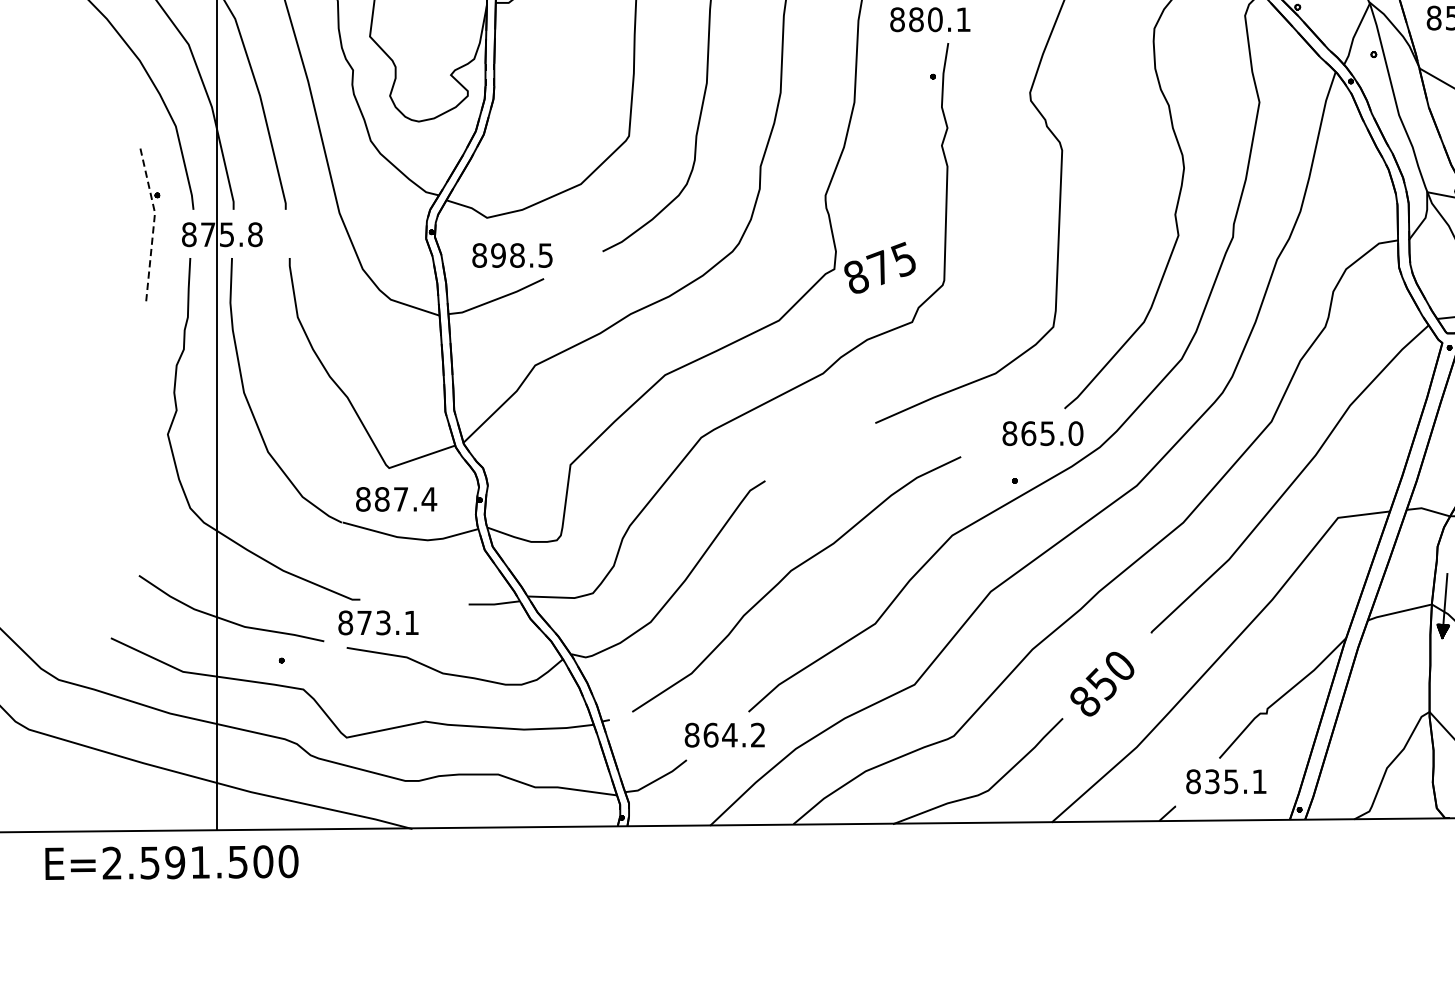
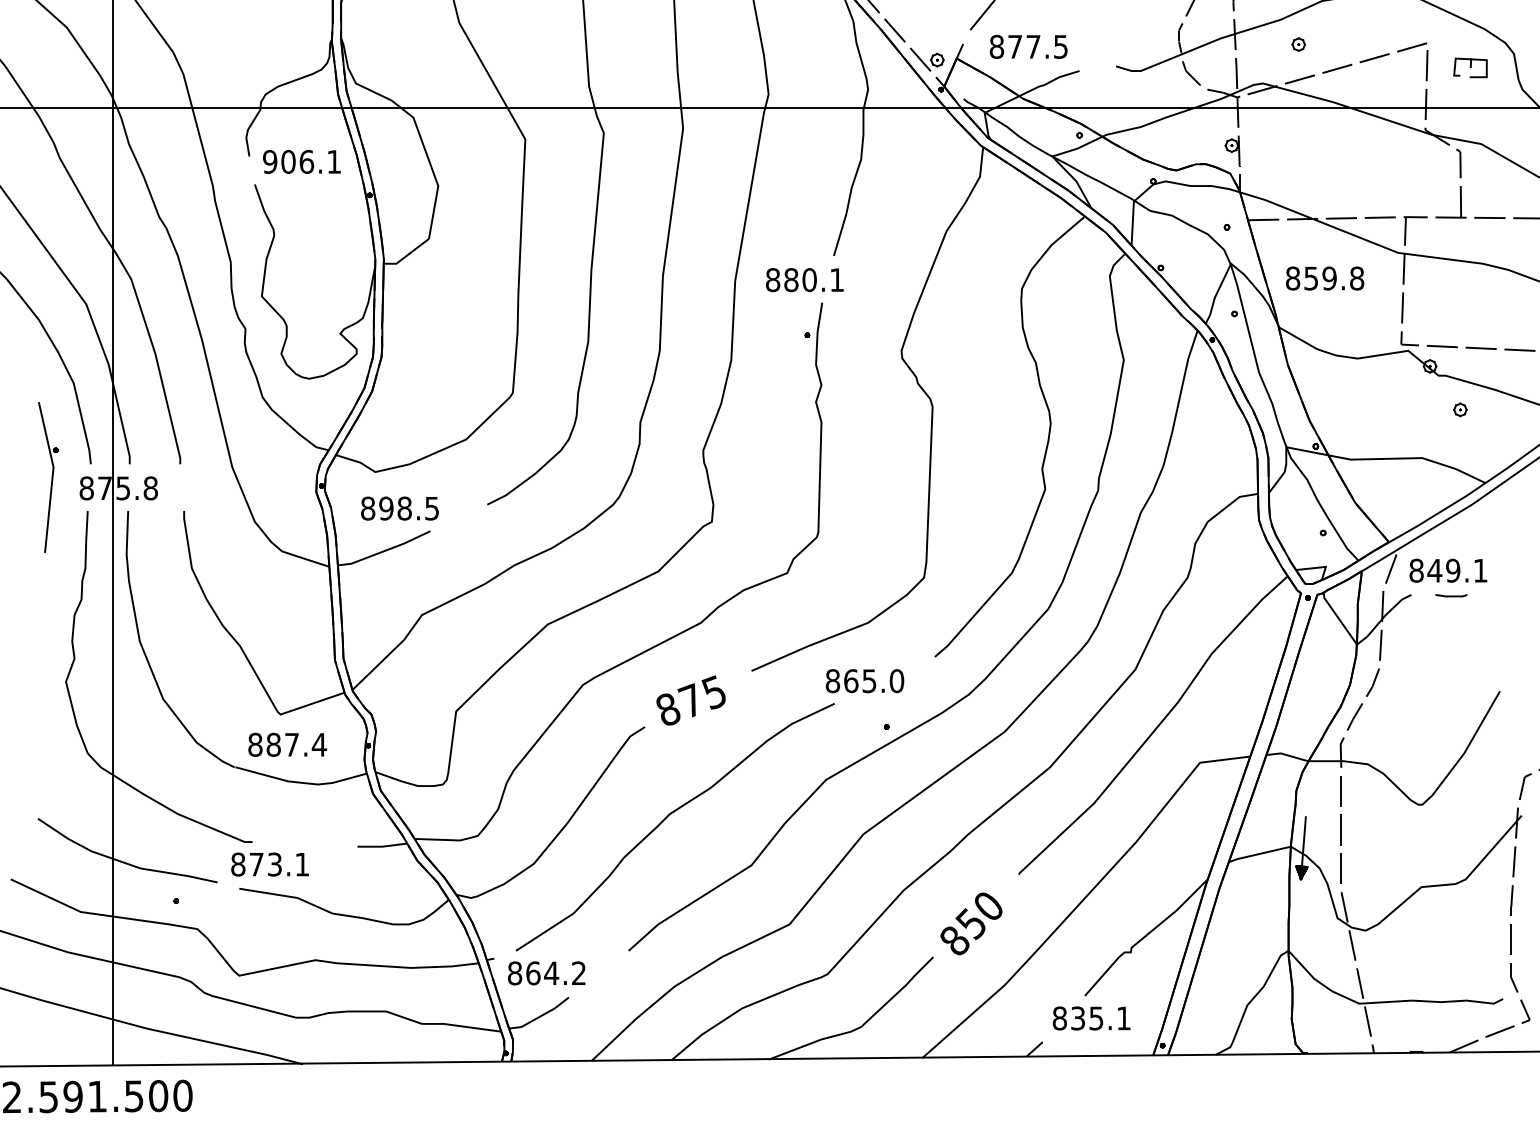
line: (153, 222) -> (52, 476), dashed -> solid
text: (879, 267) -> (690, 700), moved
text: (1042, 434) -> (864, 681), moved
text: (724, 735) -> (546, 973), moved

